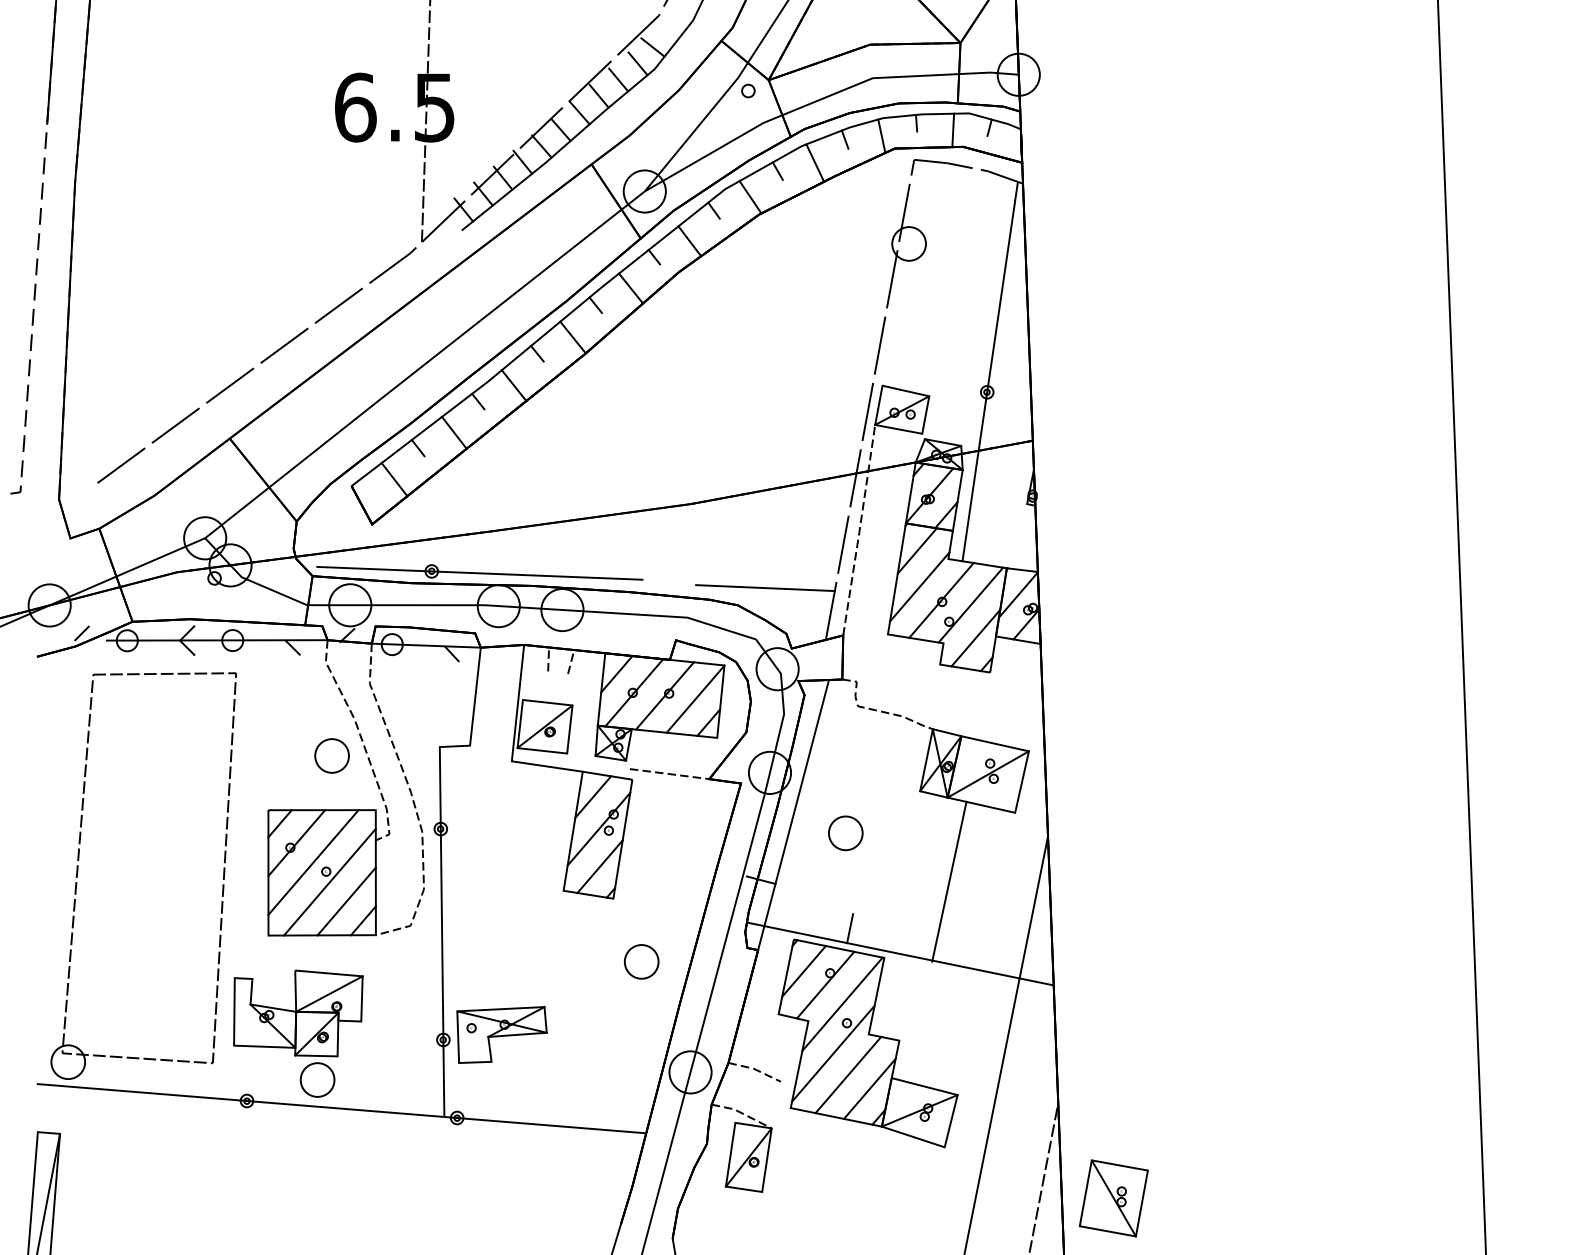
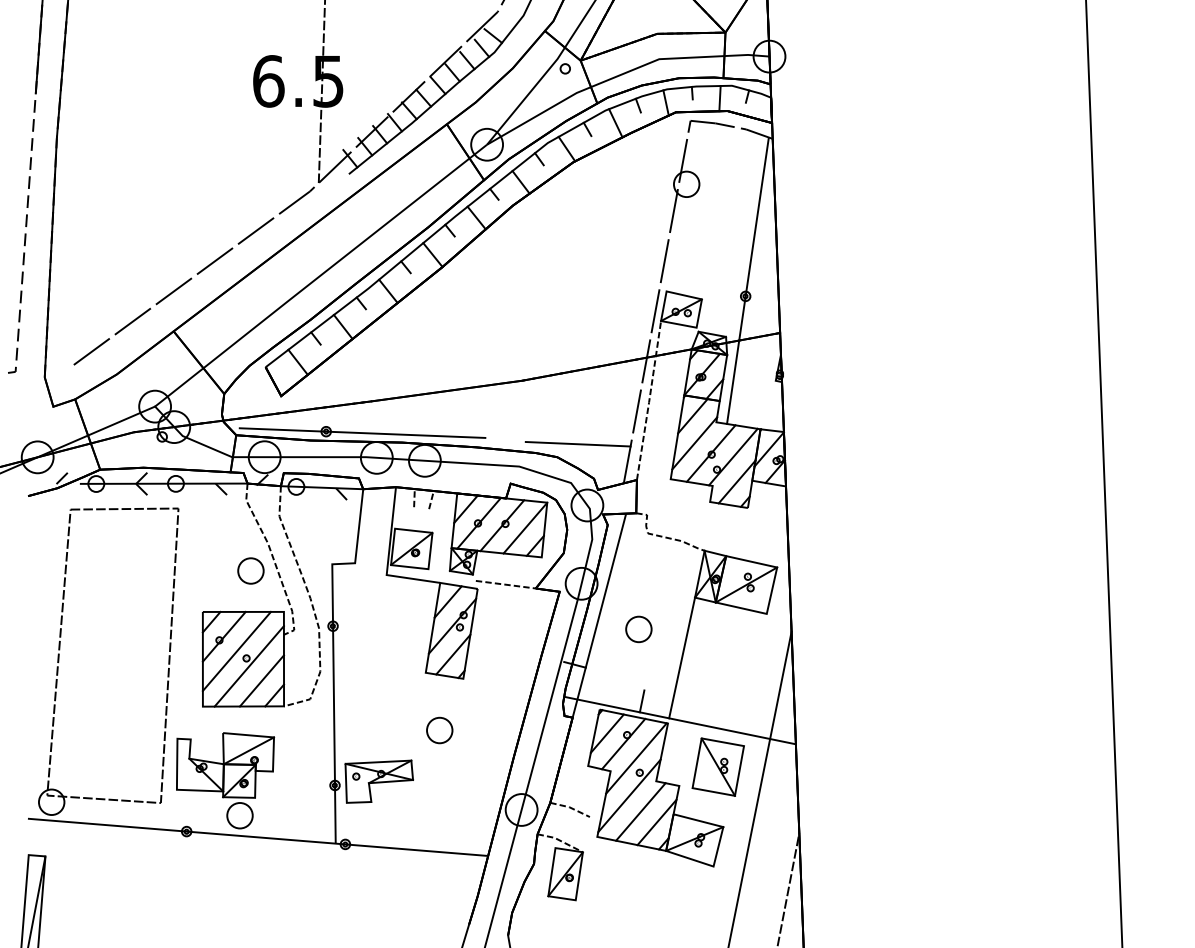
line: (949, 881) -> (682, 657), moved
part: (641, 961) -> (439, 730), moved
part: (1112, 1197) -> (717, 766), moved

